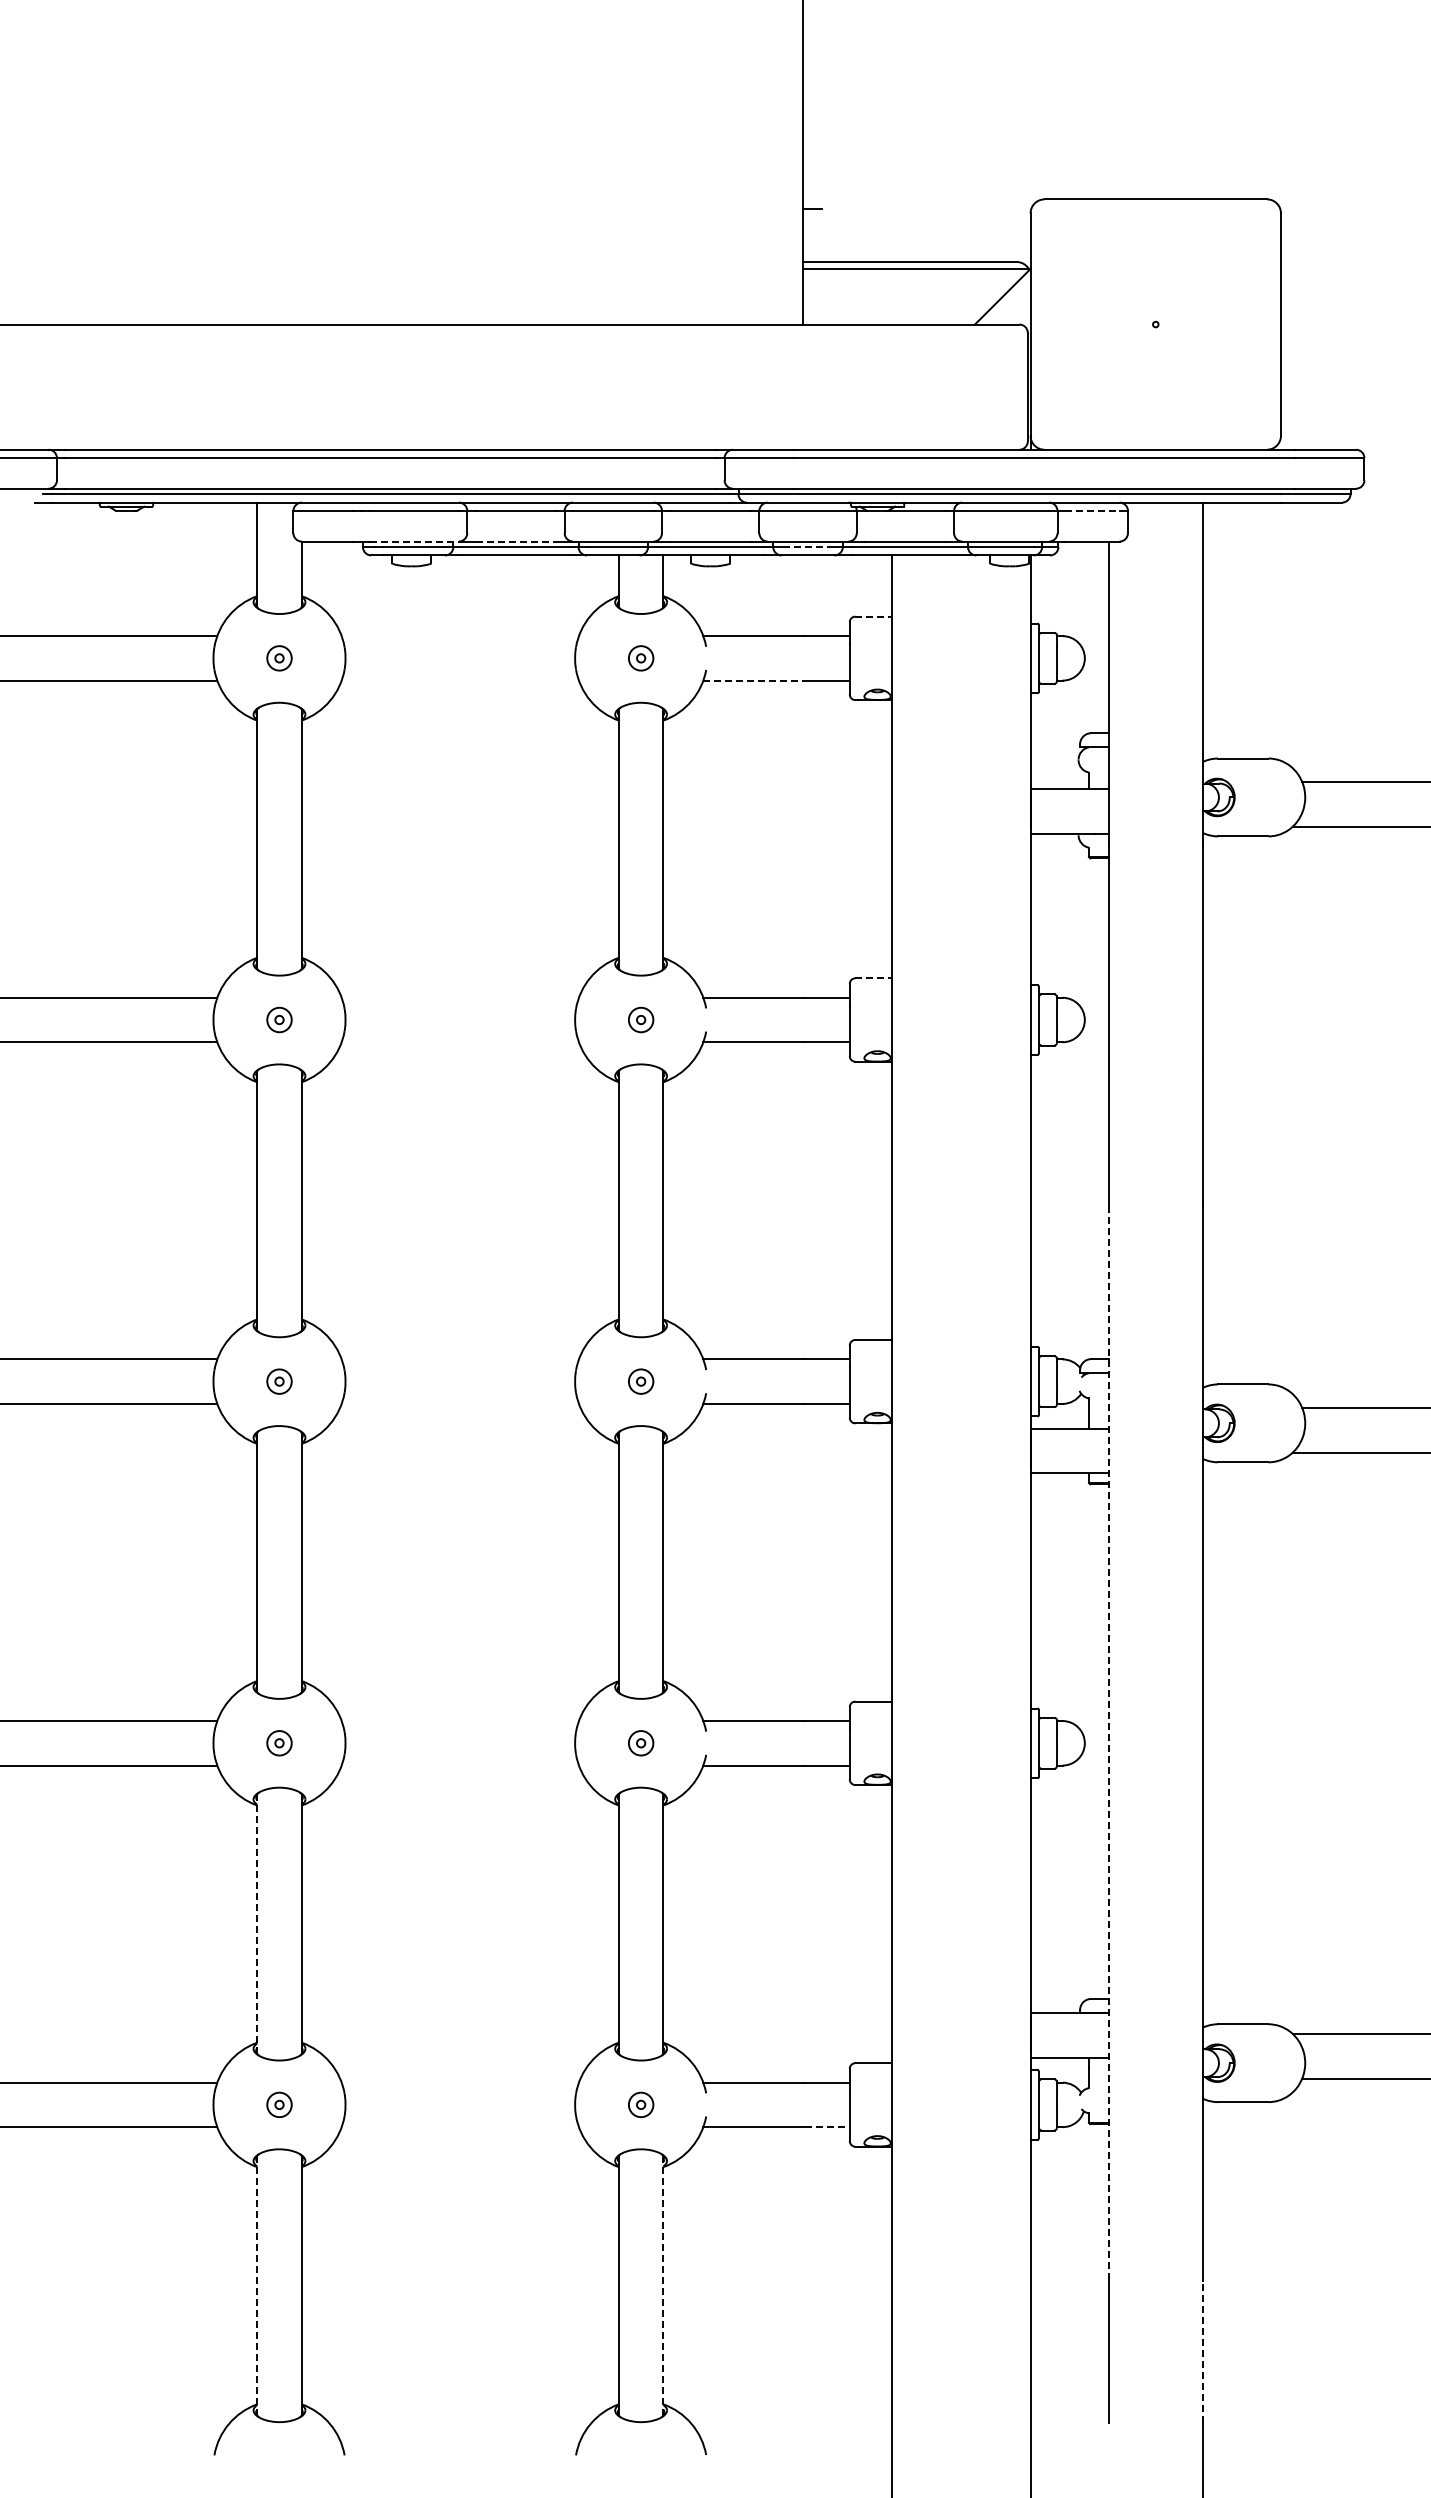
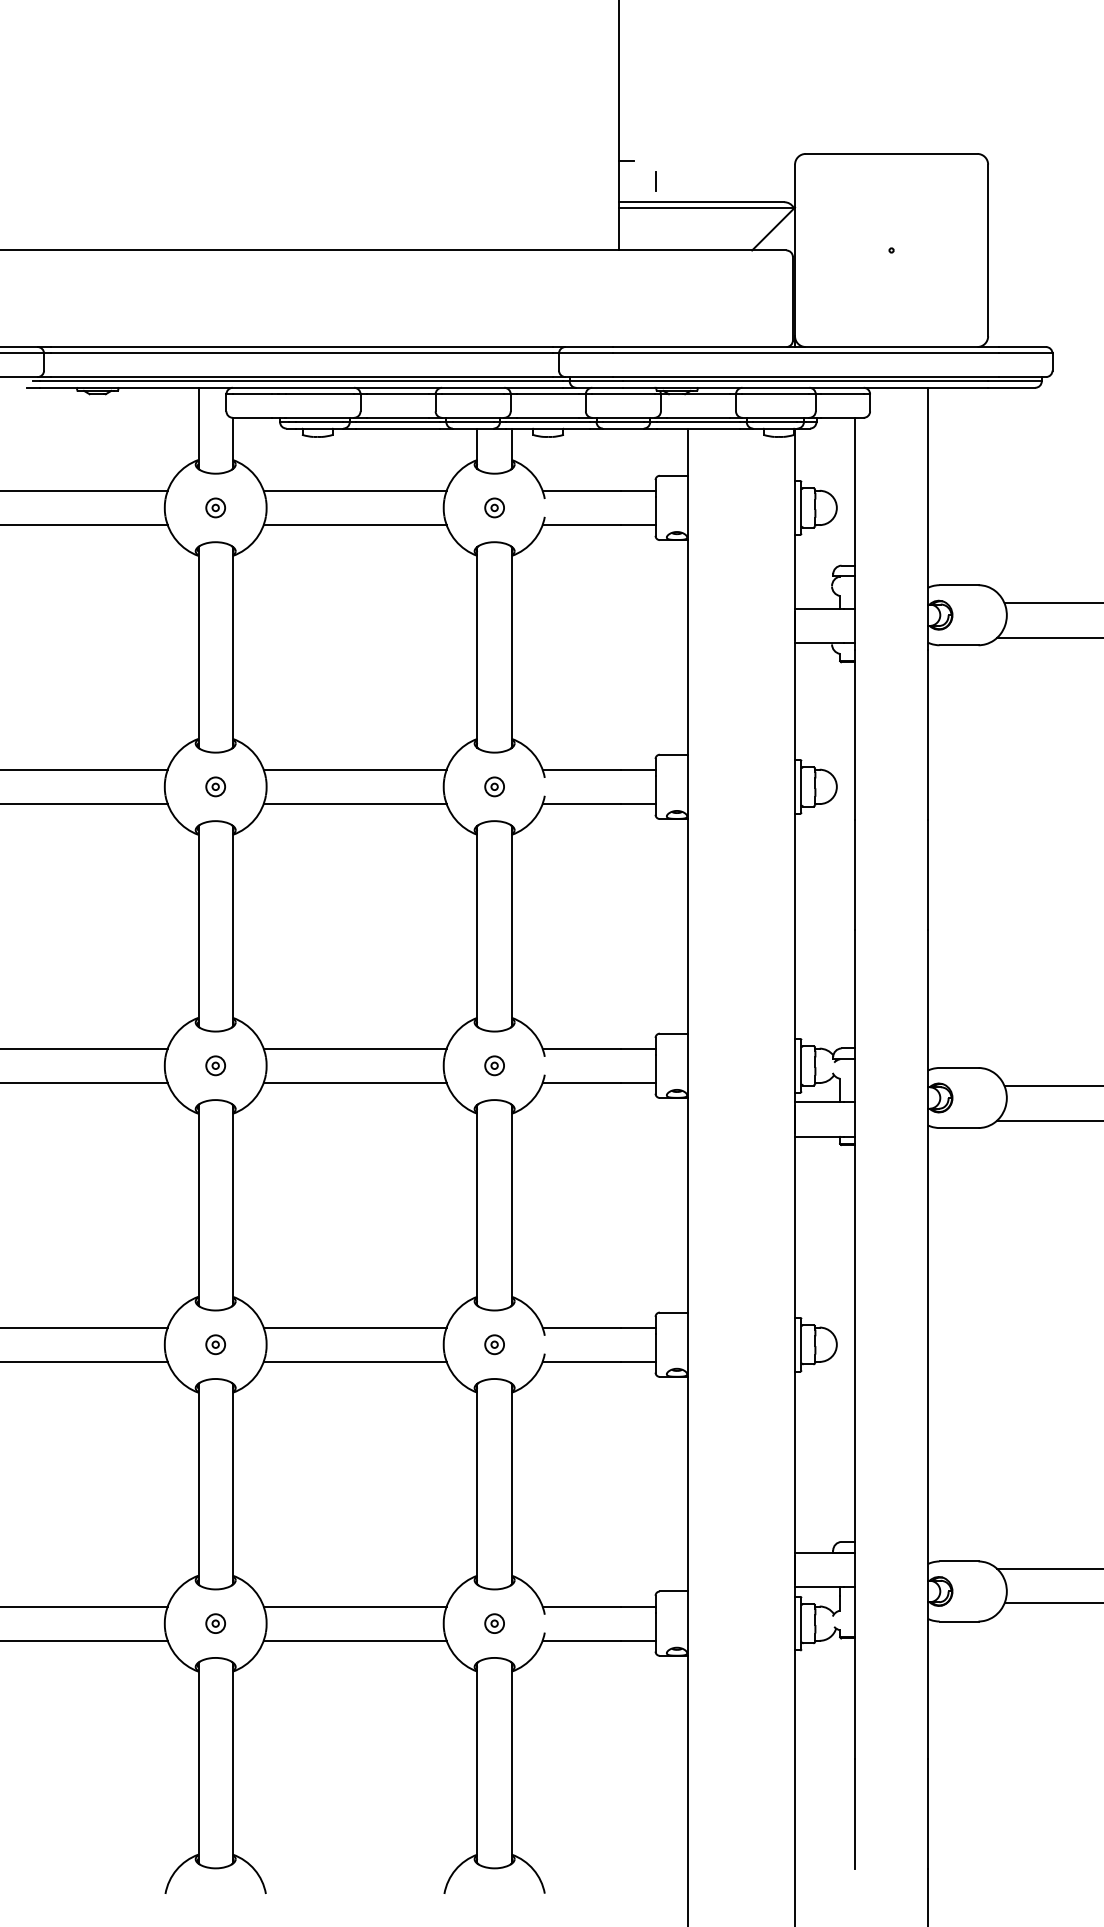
line: (849, 235) -> (655, 181), added
line: (1092, 510) -> (842, 393), dashed -> solid
line: (415, 541) -> (320, 417), dashed -> solid
line: (516, 541) -> (398, 417), dashed -> solid
line: (807, 547) -> (622, 422), dashed -> solid
line: (873, 616) -> (673, 475), dashed -> solid
line: (459, 636) -> (354, 491), added
line: (459, 680) -> (354, 525), added
line: (754, 680) -> (582, 525), dashed -> solid
line: (873, 978) -> (673, 754), dashed -> solid
line: (459, 997) -> (354, 769), added
line: (459, 1042) -> (354, 804), added
line: (459, 1359) -> (354, 1048), added
line: (459, 1403) -> (354, 1082), added
line: (459, 1721) -> (354, 1327), added
line: (1108, 1743) -> (855, 1344), dashed -> solid
line: (459, 1765) -> (354, 1361), added
line: (257, 1924) -> (198, 1484), dashed -> solid
line: (459, 2082) -> (354, 1606), added
line: (459, 2127) -> (354, 1641), added
line: (827, 2127) -> (638, 1641), dashed -> solid
line: (257, 2285) -> (198, 1762), dashed -> solid
line: (663, 2285) -> (511, 1762), dashed -> solid
line: (1203, 2351) -> (928, 1813), dashed -> solid

